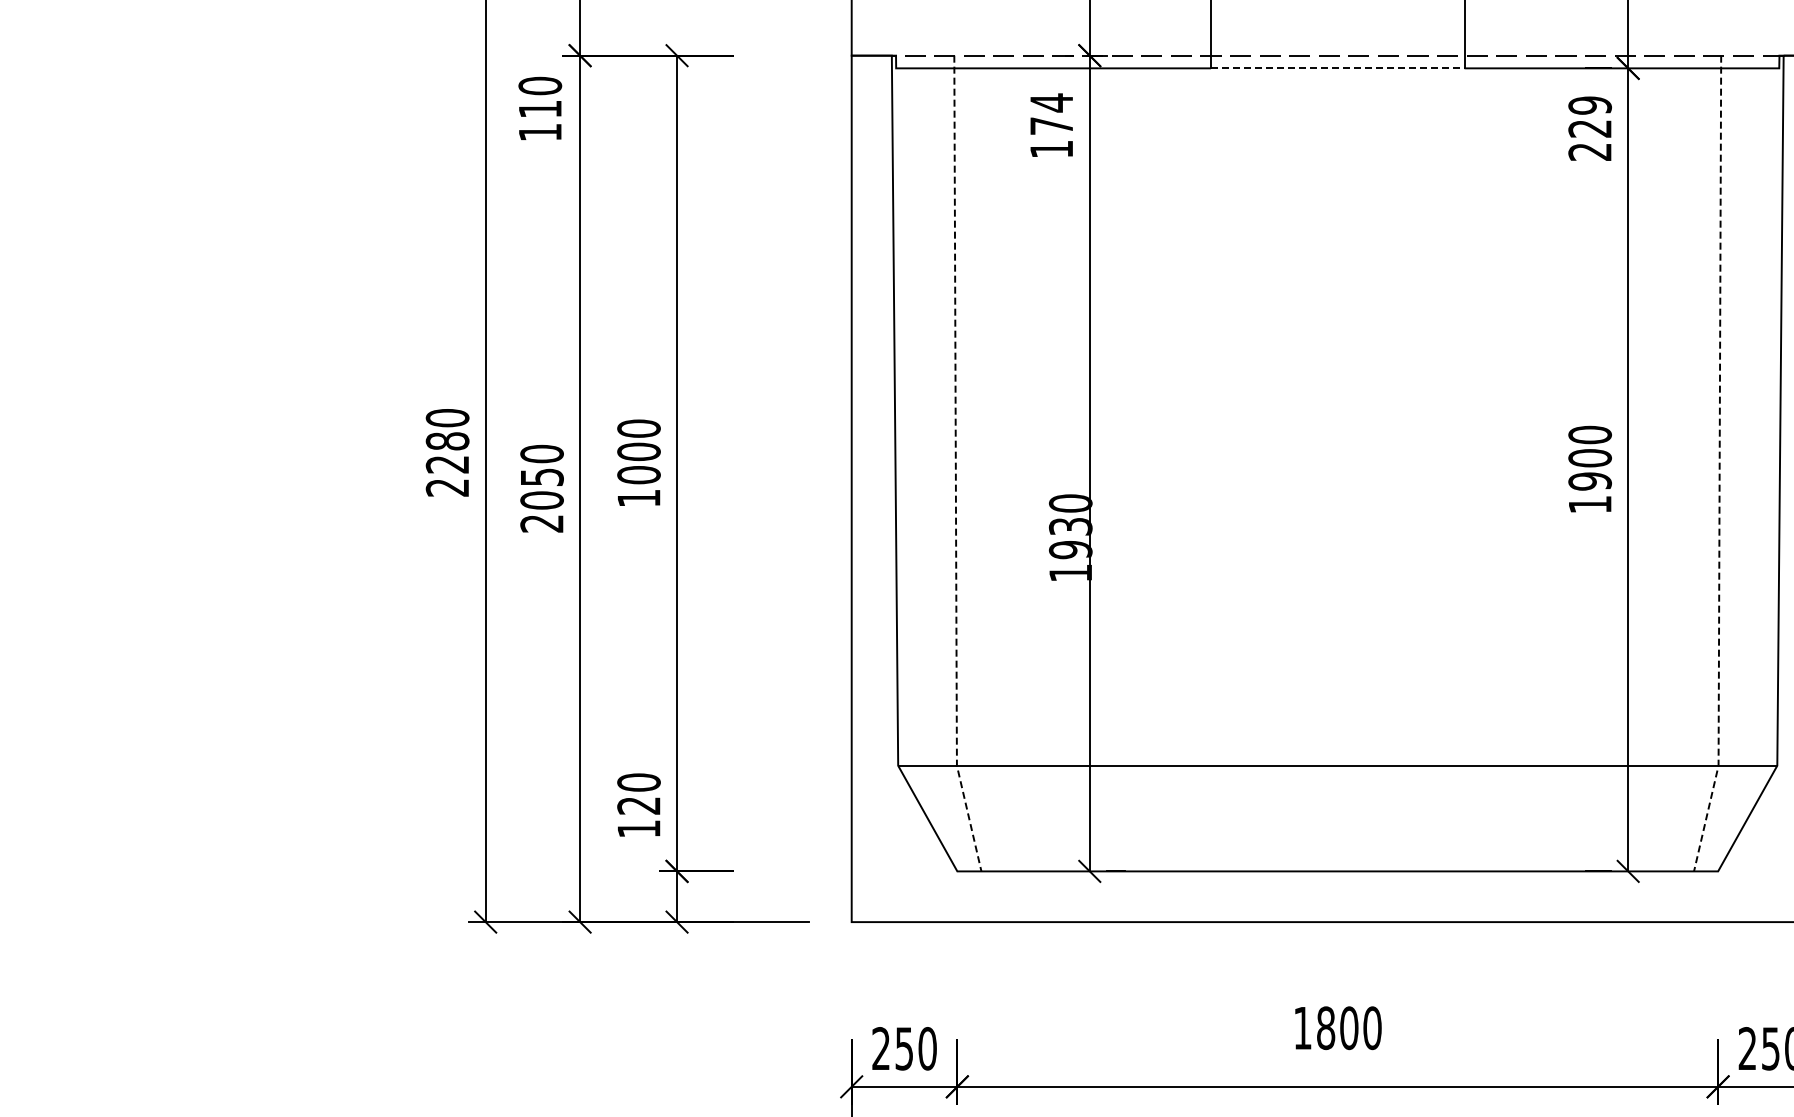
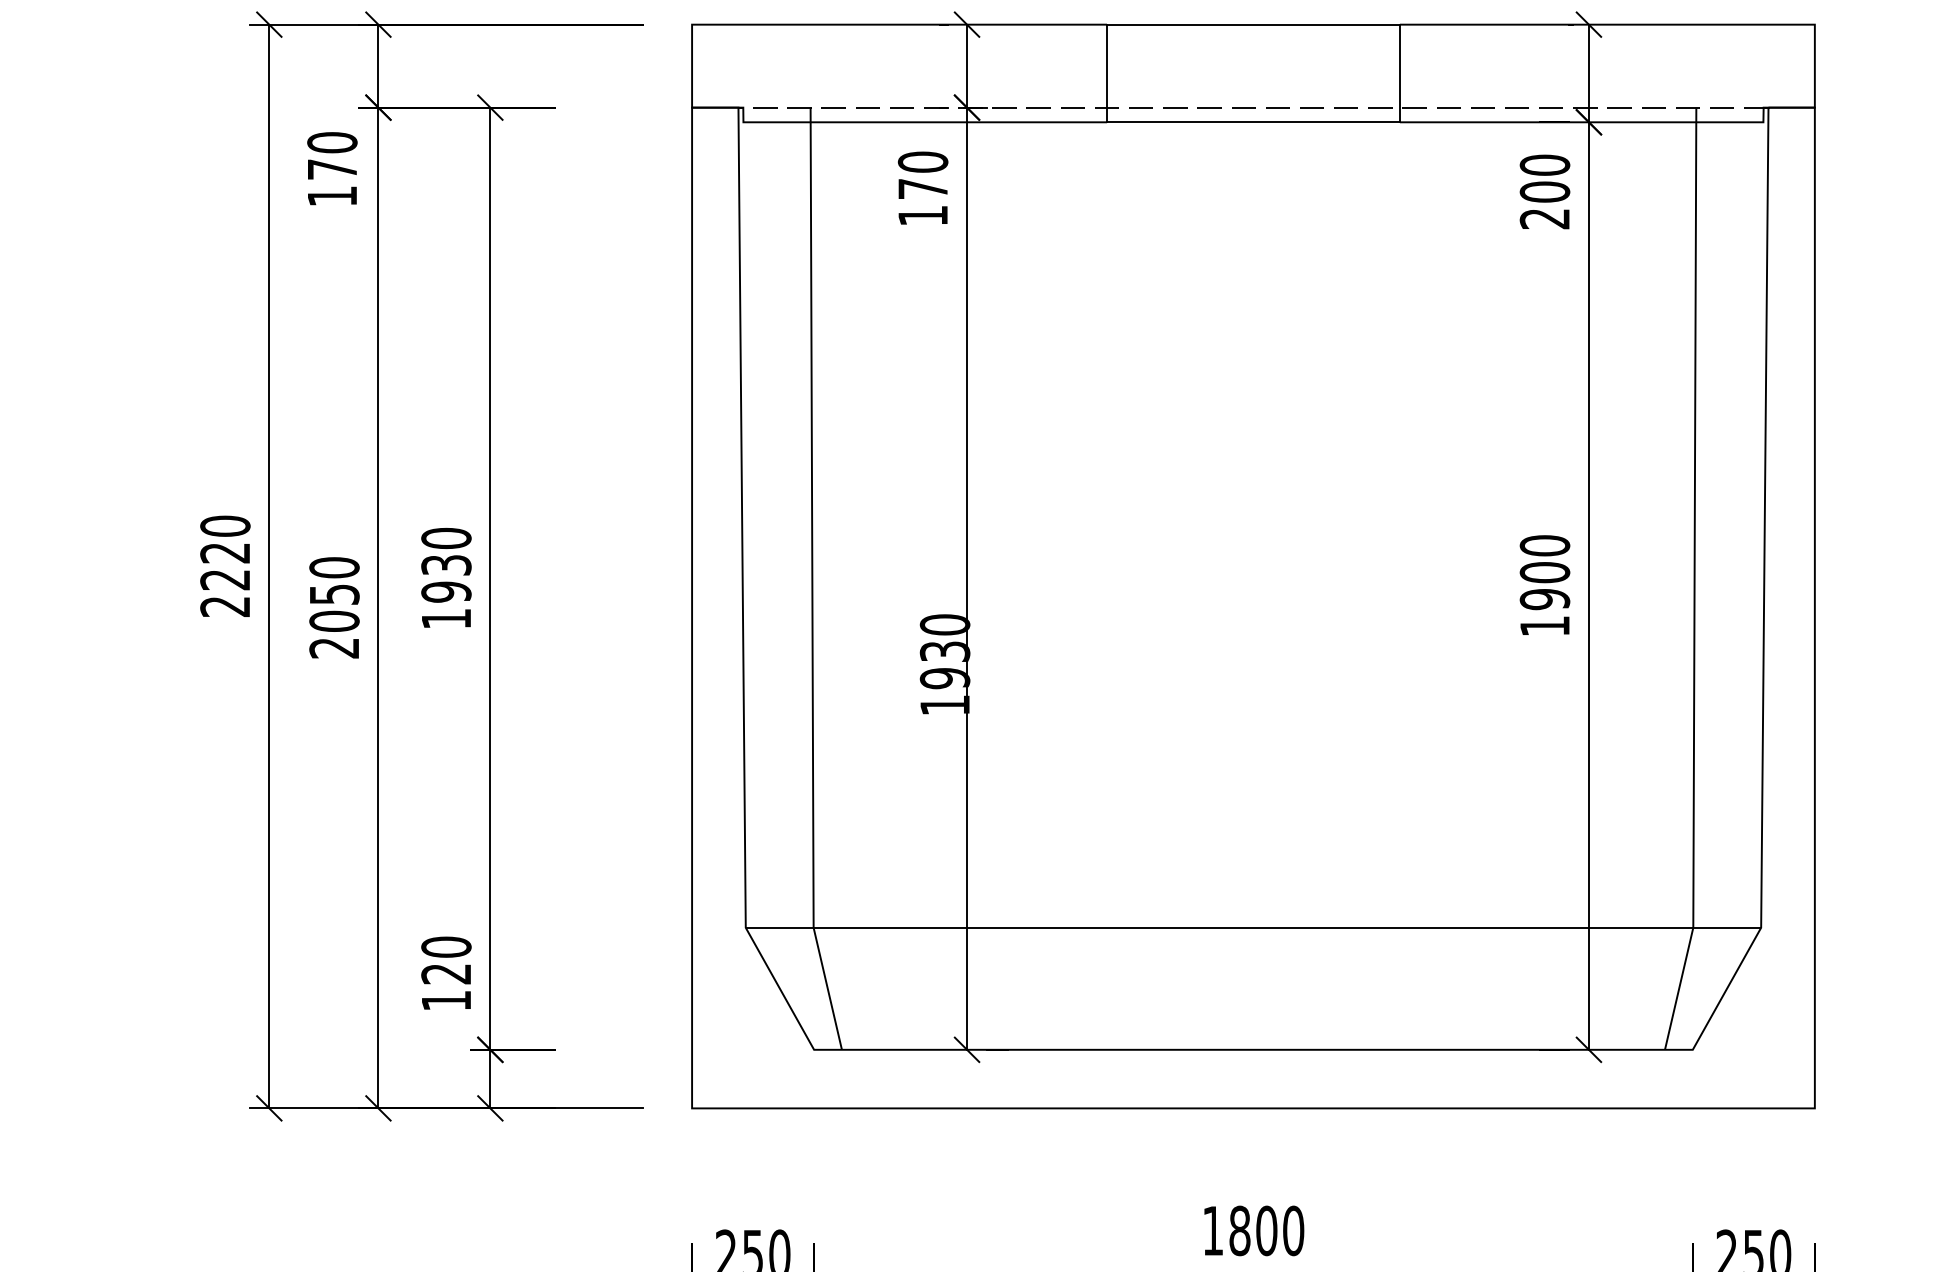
line: (1337, 68) -> (1253, 122), dashed -> solid
text: (1051, 102) -> (922, 161), 174 -> 170
text: (540, 108) -> (332, 168), 110 -> 170
text: (1590, 116) -> (1545, 177), 229 -> 200
text: (447, 441) -> (225, 553), 2280 -> 2220
text: (638, 463) -> (445, 578), 1000 -> 1930
line: (955, 466) -> (811, 582), dashed -> solid
line: (1719, 466) -> (1694, 582), dashed -> solid

